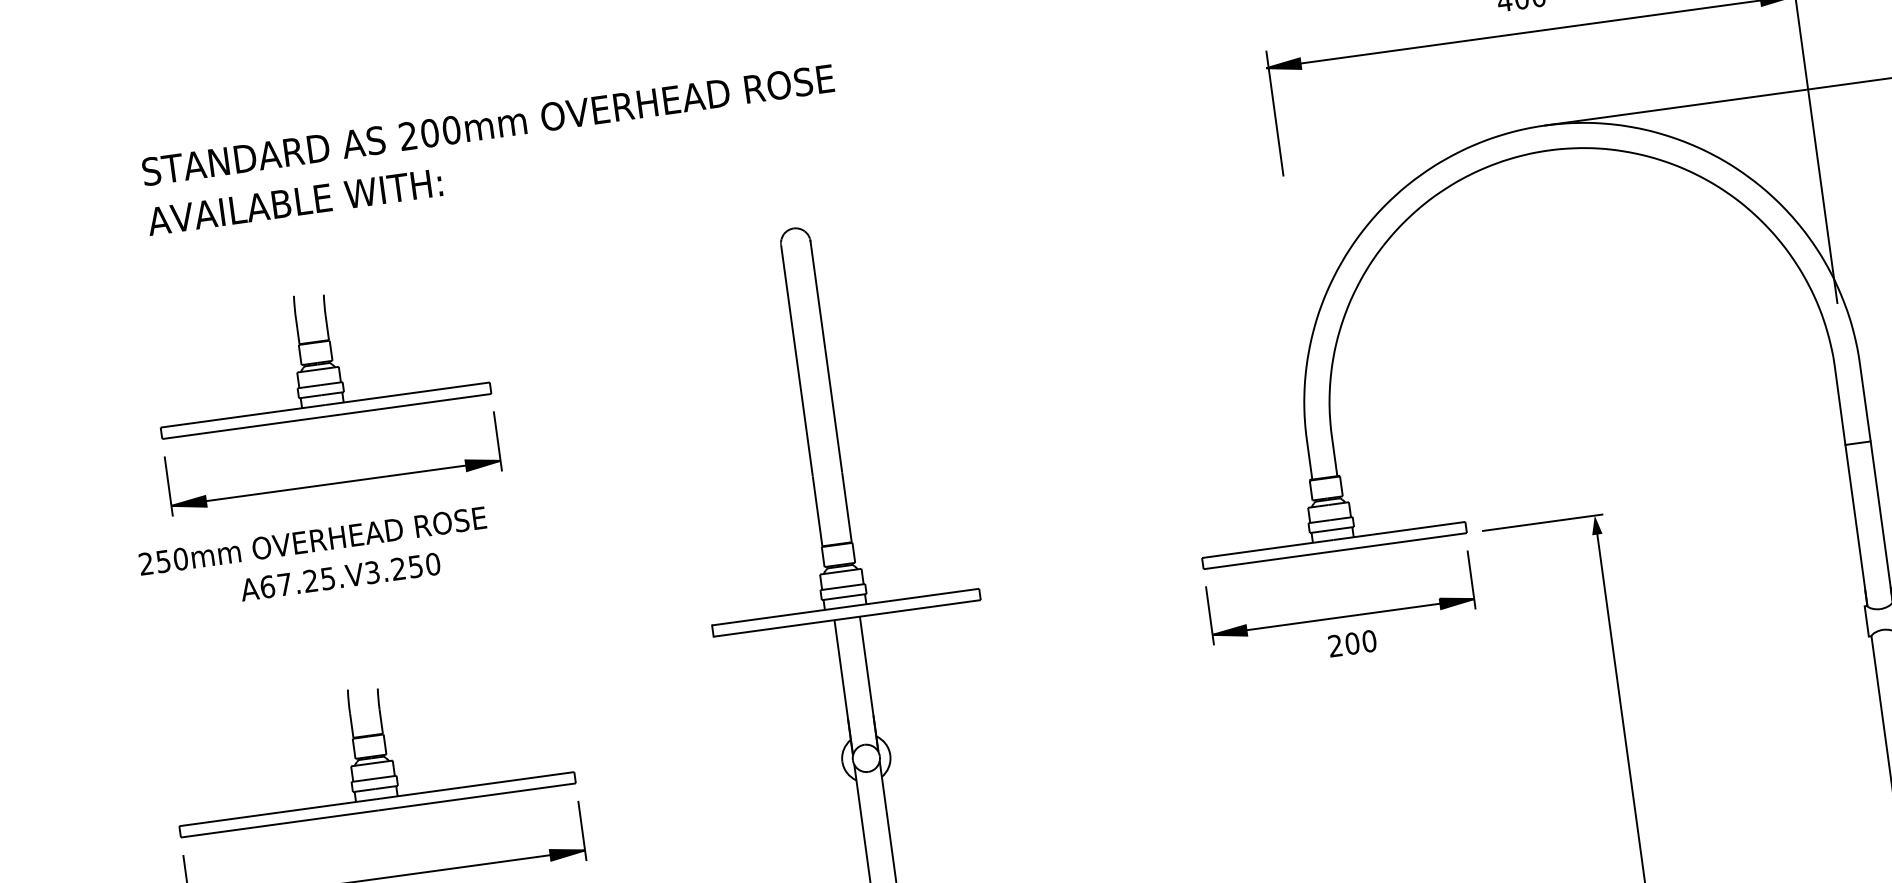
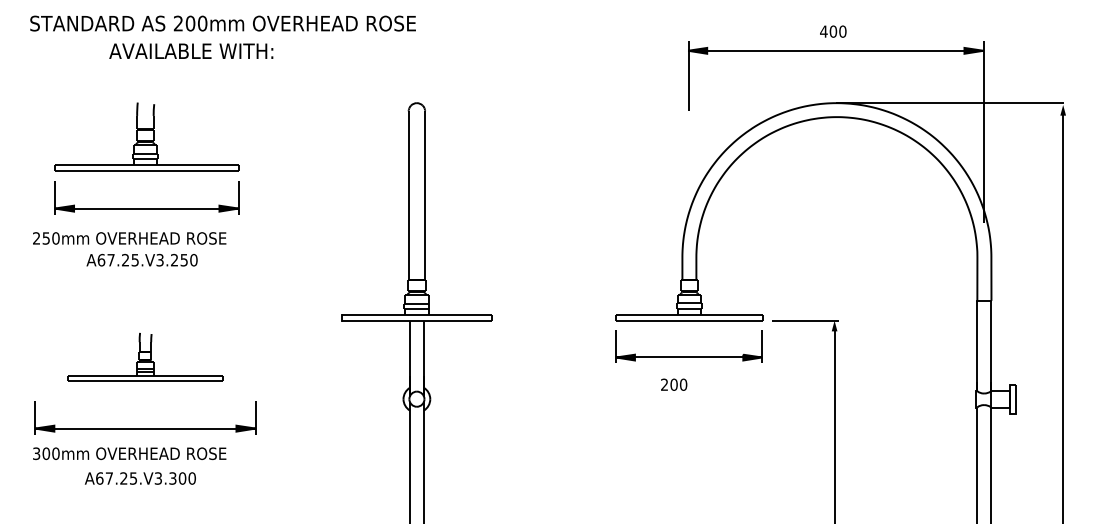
text: (487, 125) -> (222, 23), moved
text: (295, 200) -> (191, 50), moved
text: (1353, 643) -> (674, 384), moved
part: (370, 748) -> (145, 356), size x0.7

